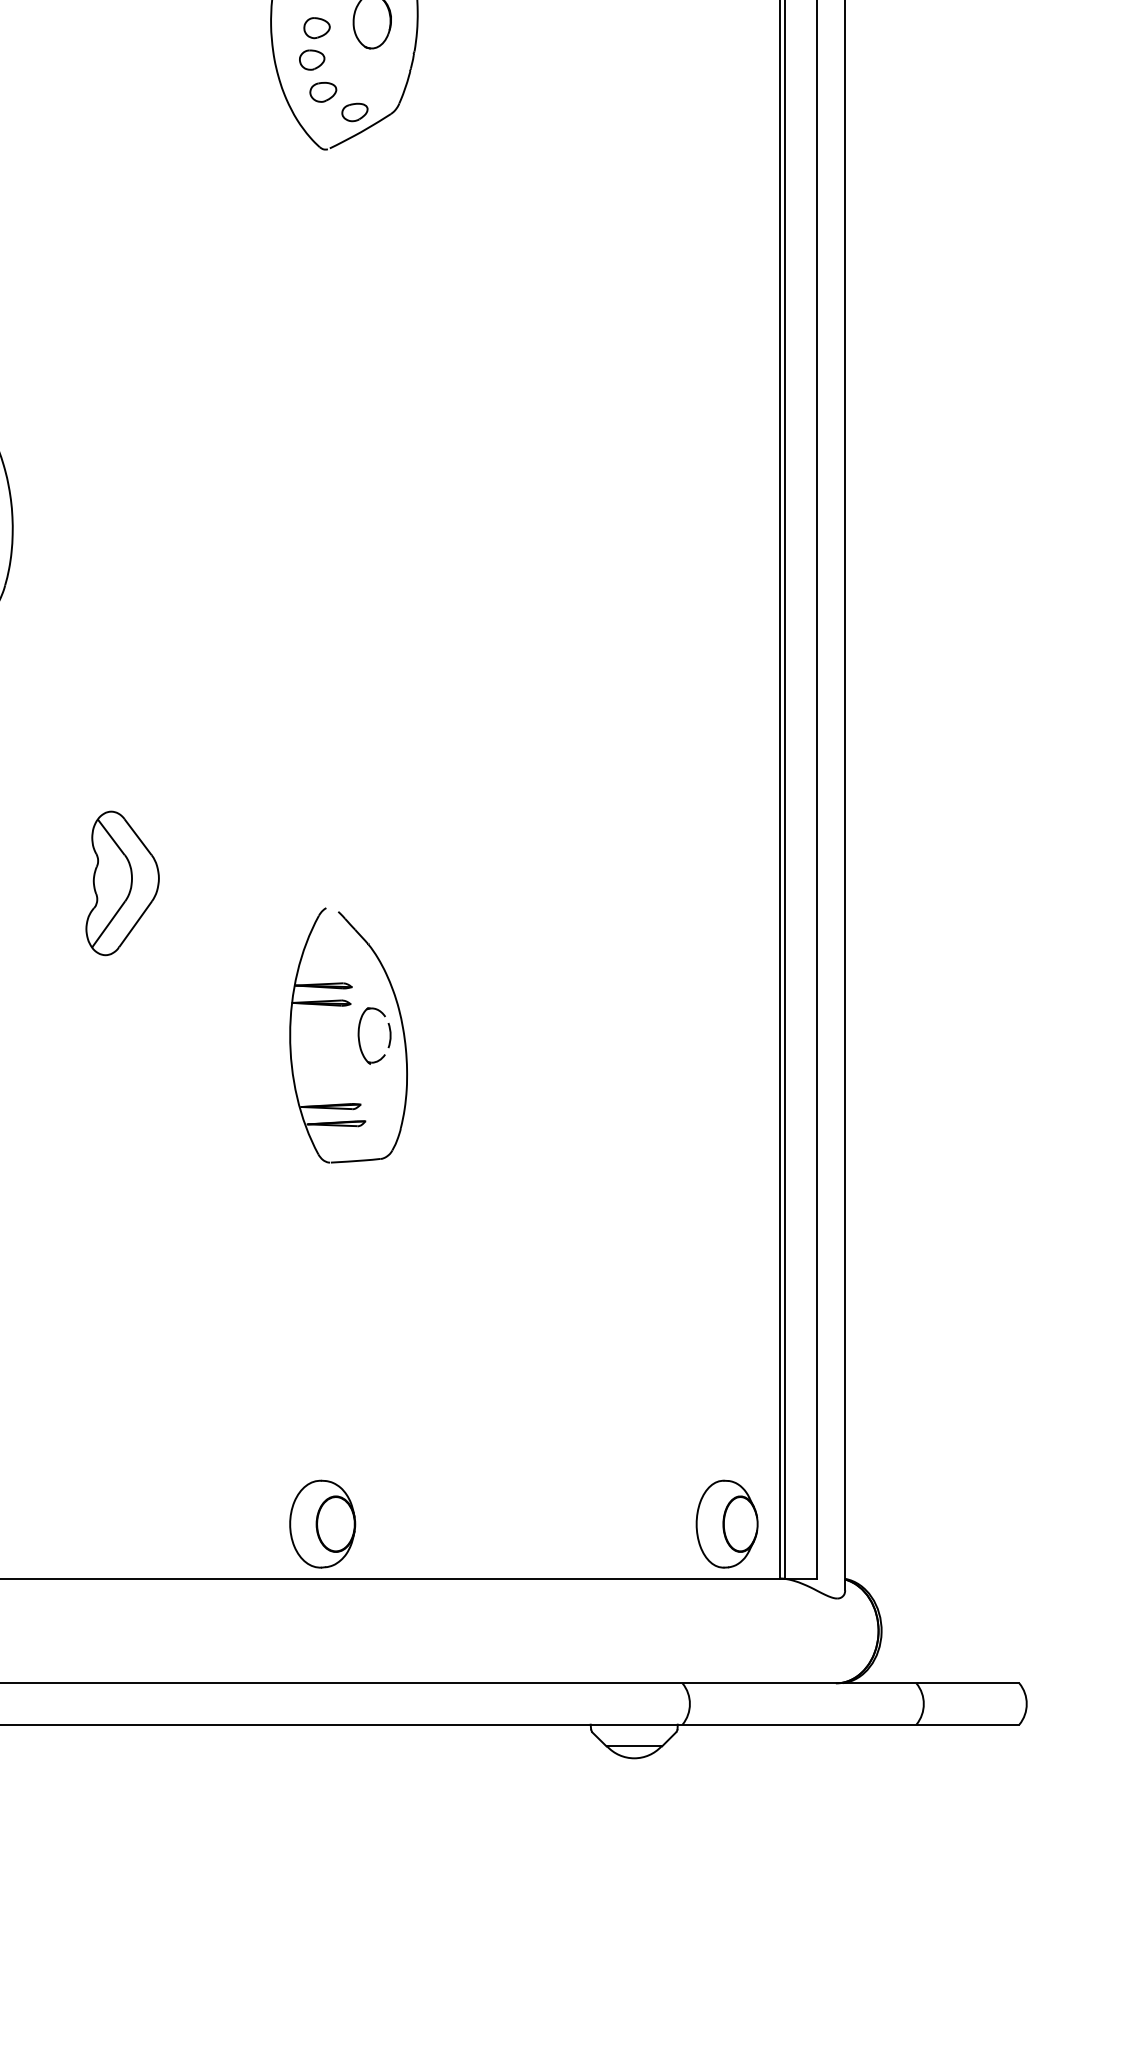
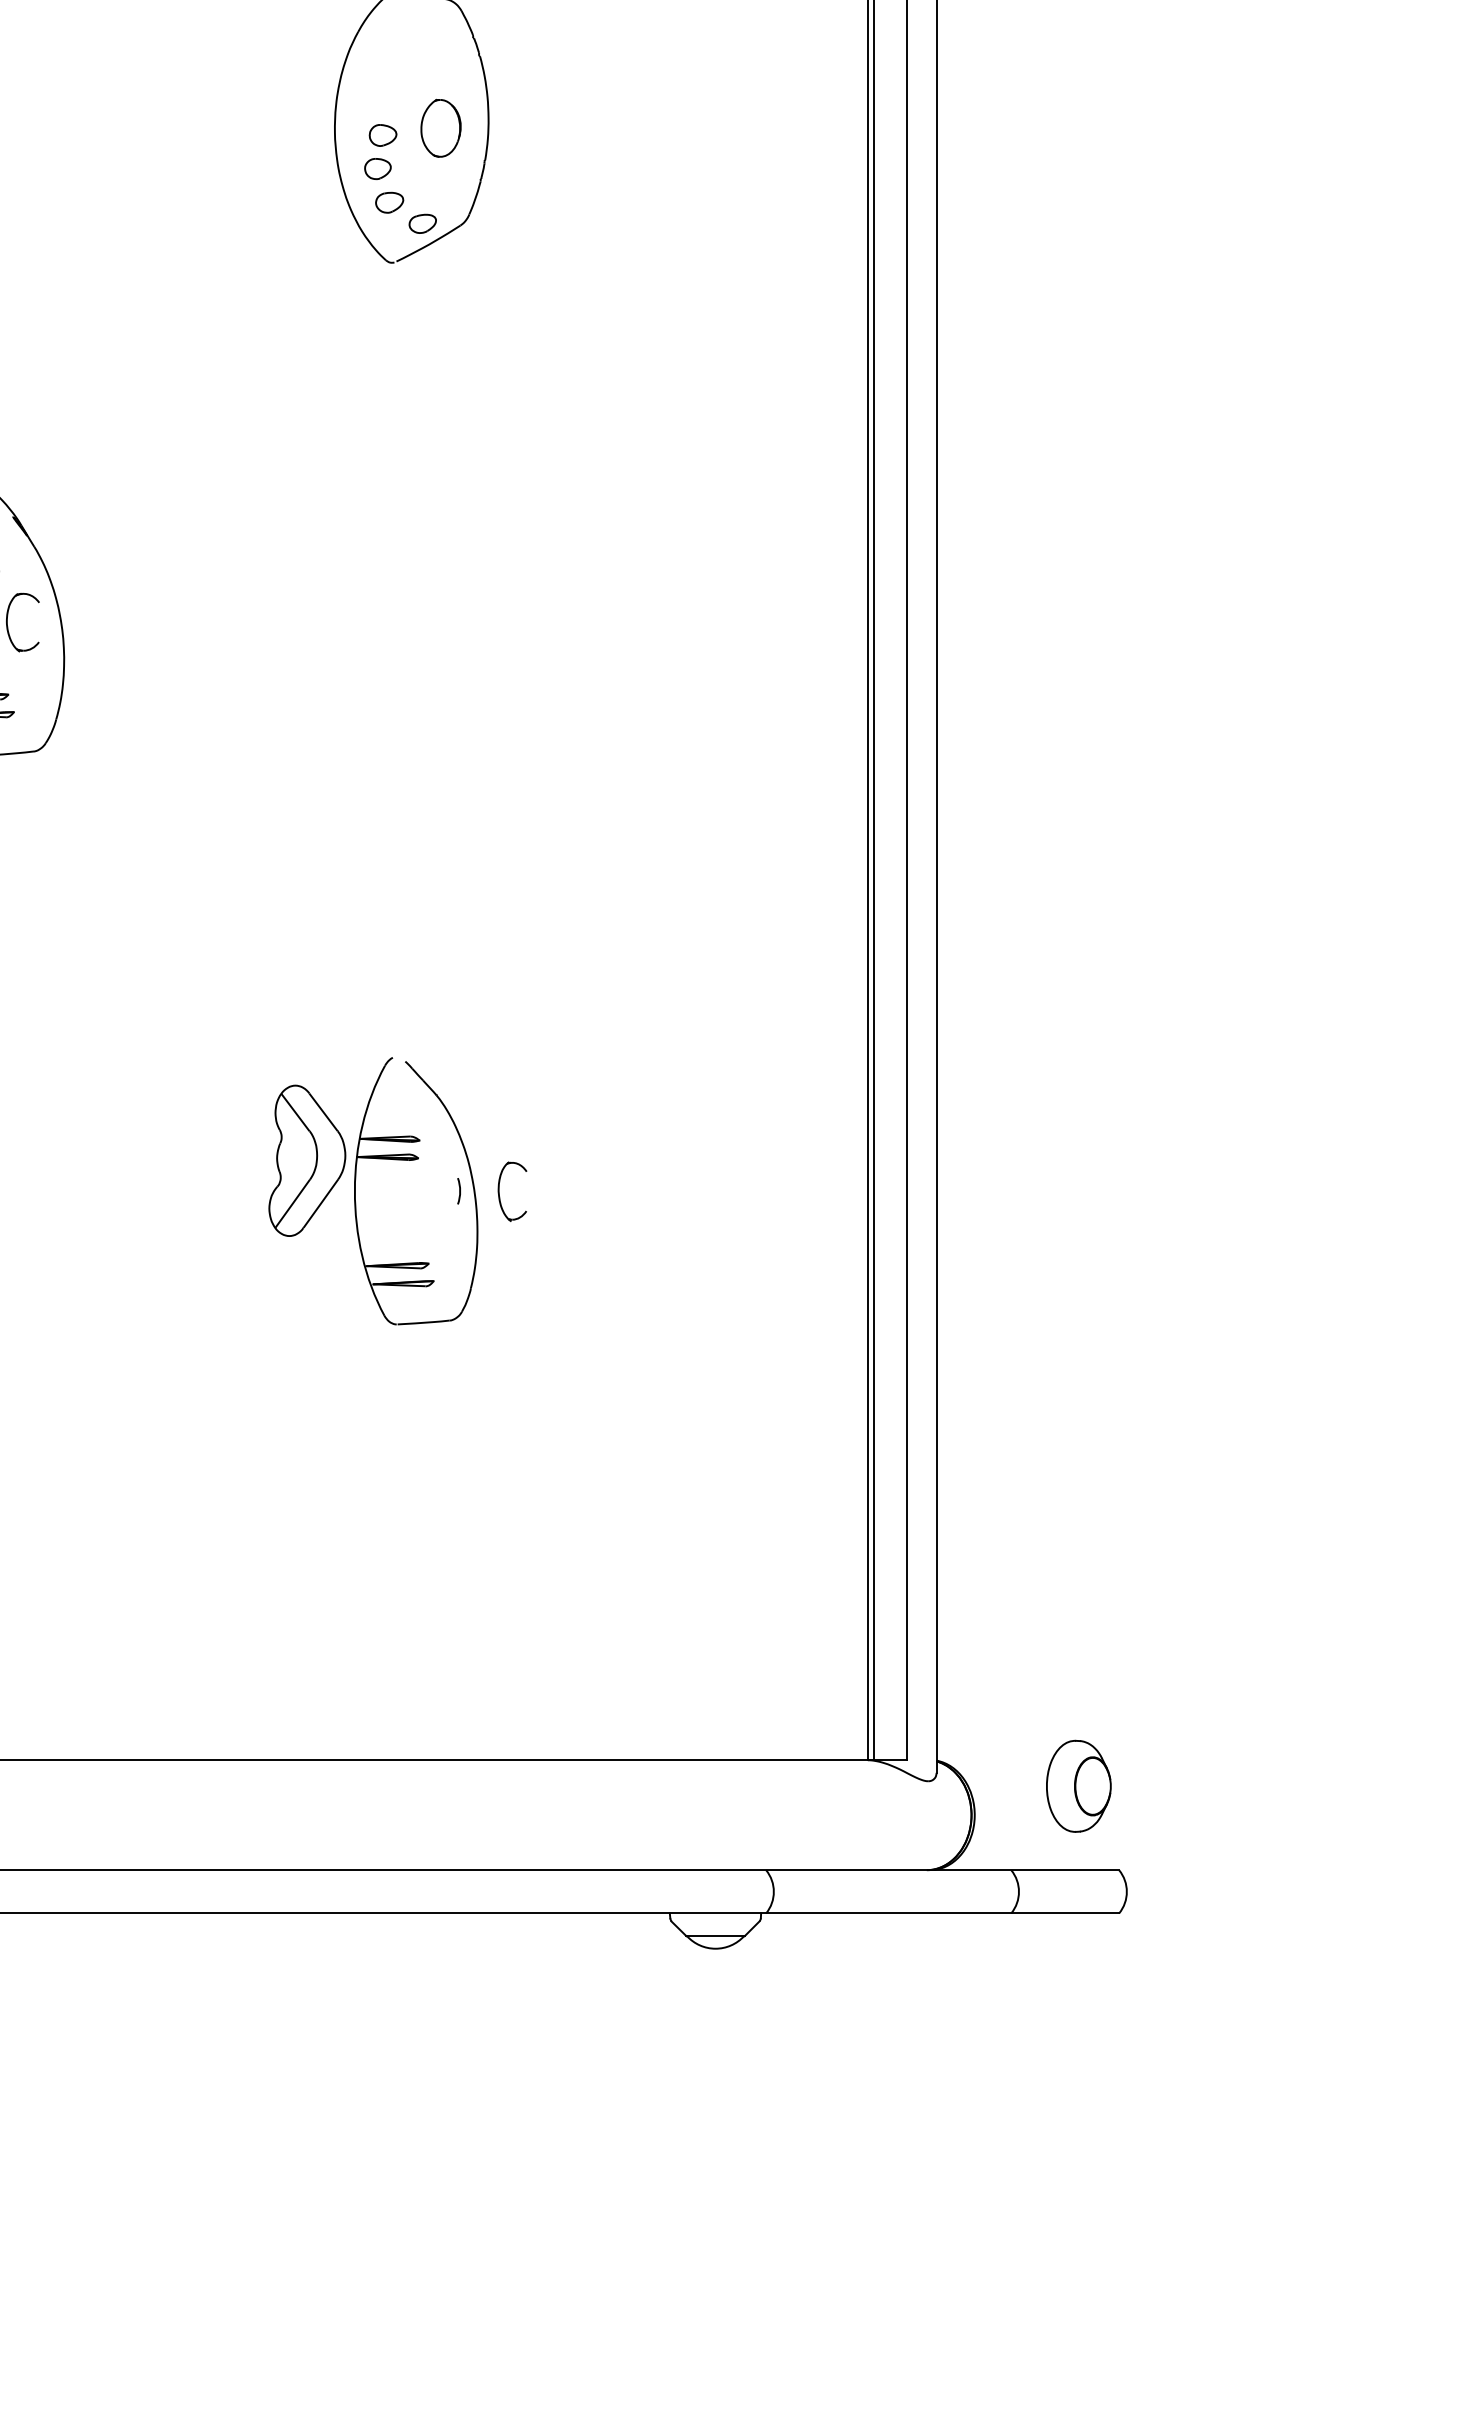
part: (122, 883) -> (307, 1160), moved
part: (359, 1035) -> (499, 1191), moved
part: (322, 1523) -> (388, 1702), removed
part: (726, 1523) -> (1078, 1785), moved

